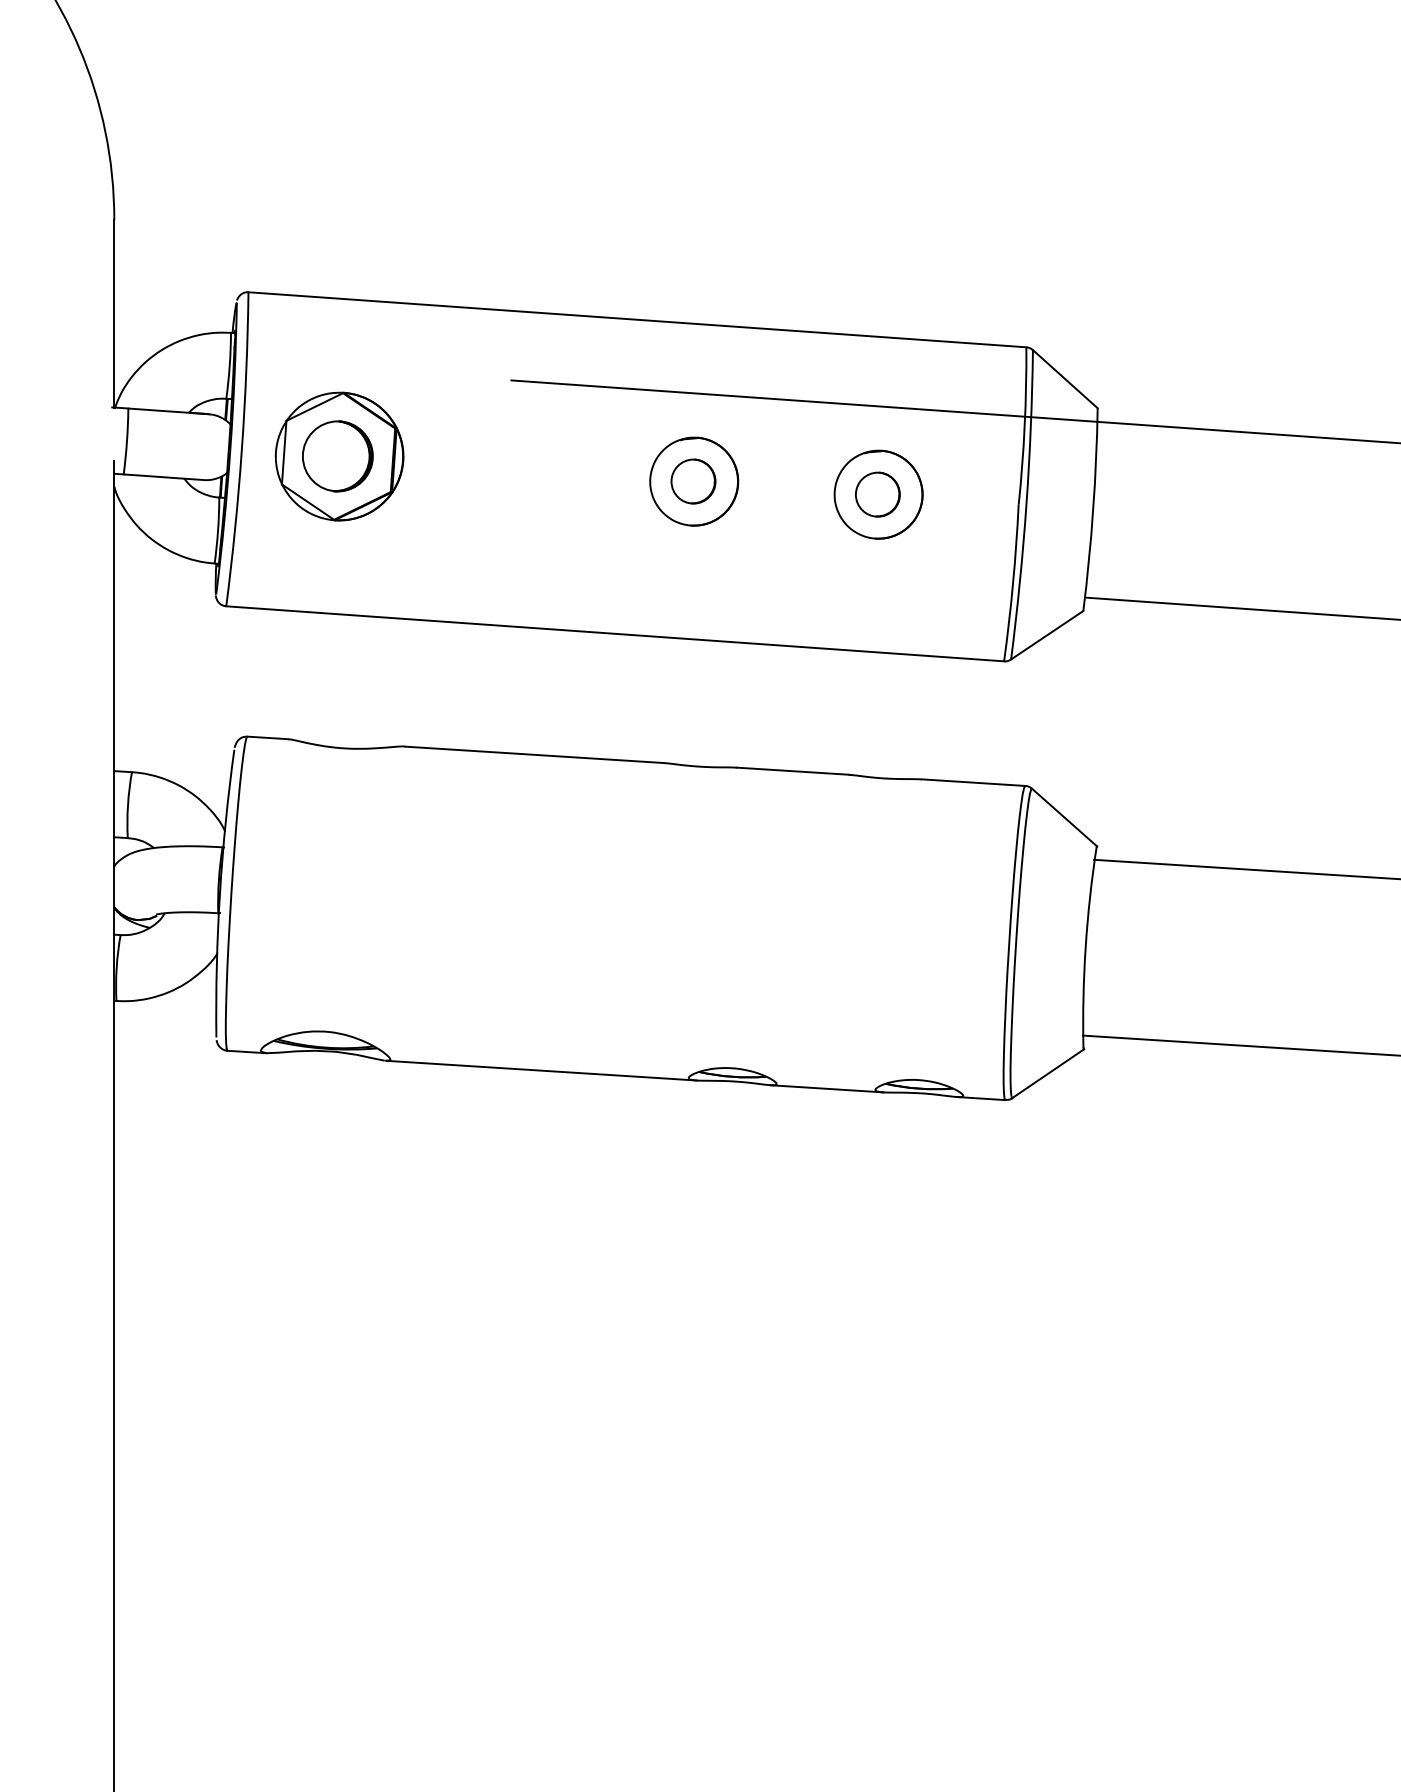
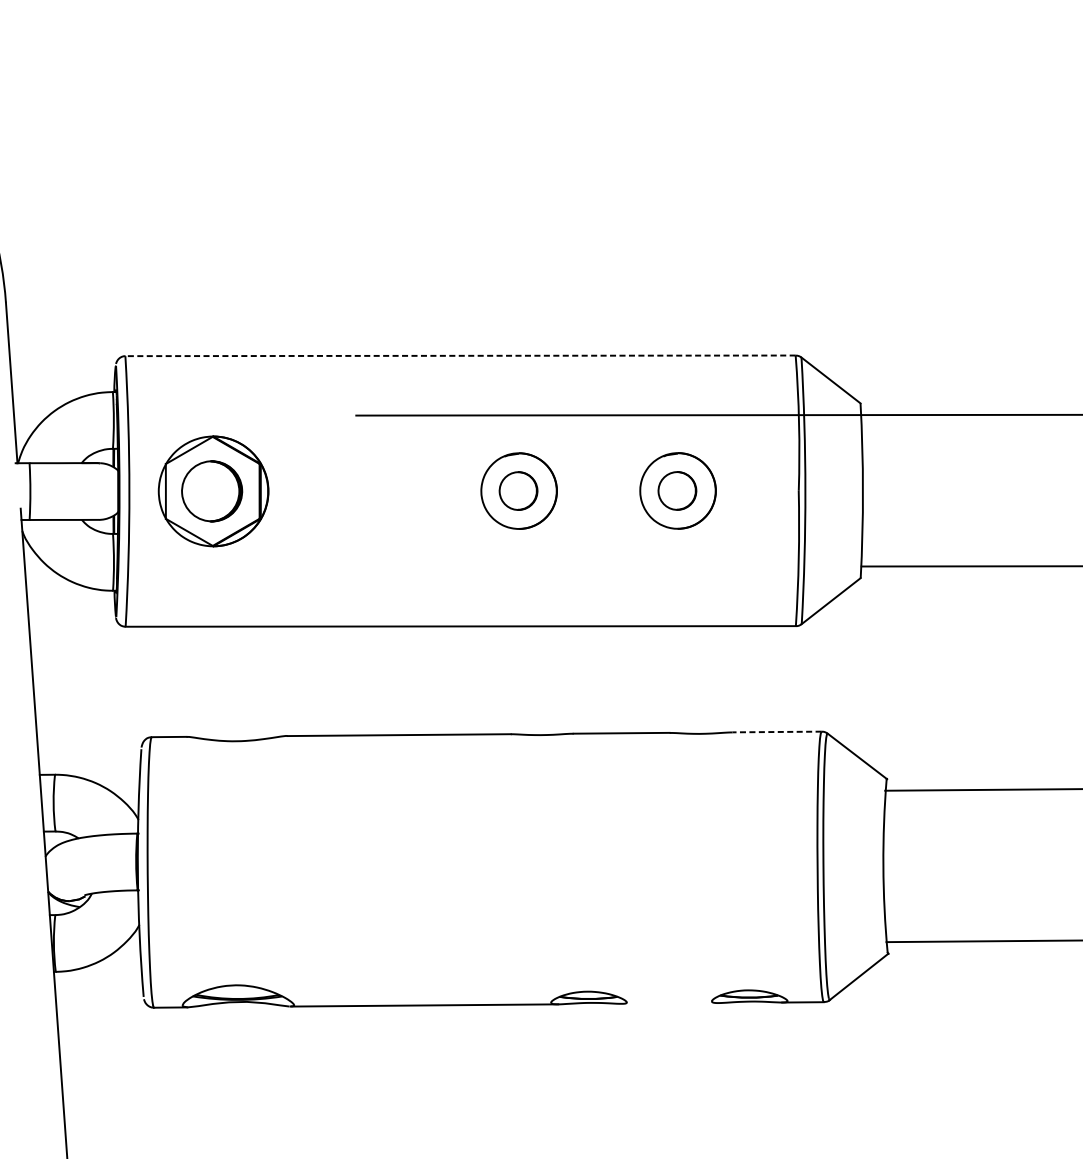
line: (637, 319) -> (460, 355), solid -> dashed
line: (973, 782) -> (777, 731), solid -> dashed
line: (826, 1088) -> (669, 1003), removed

